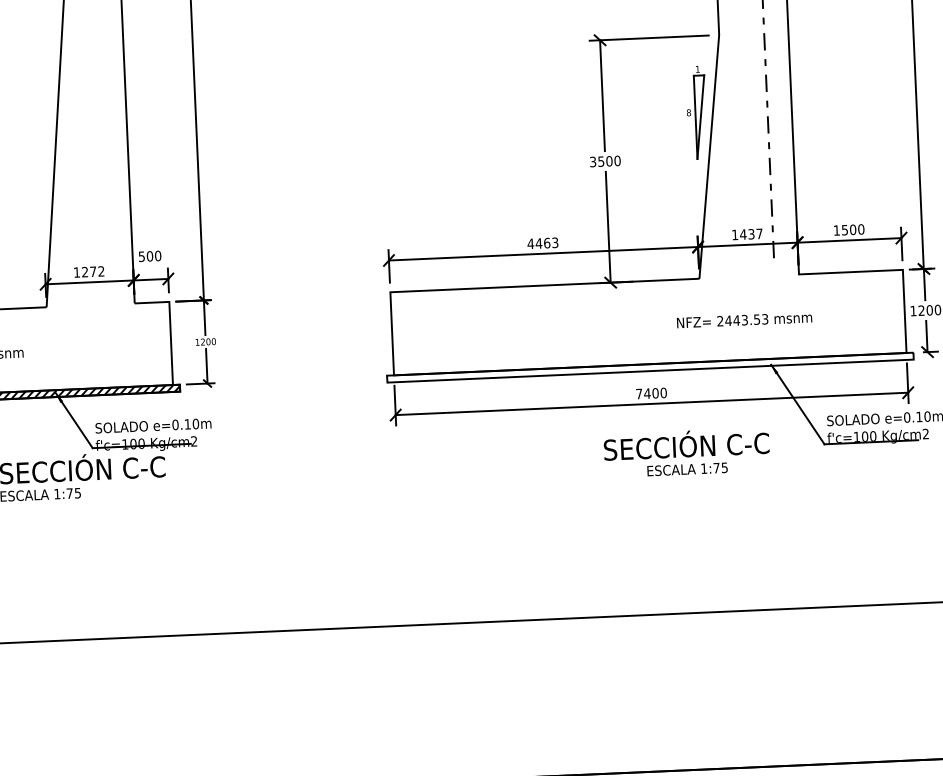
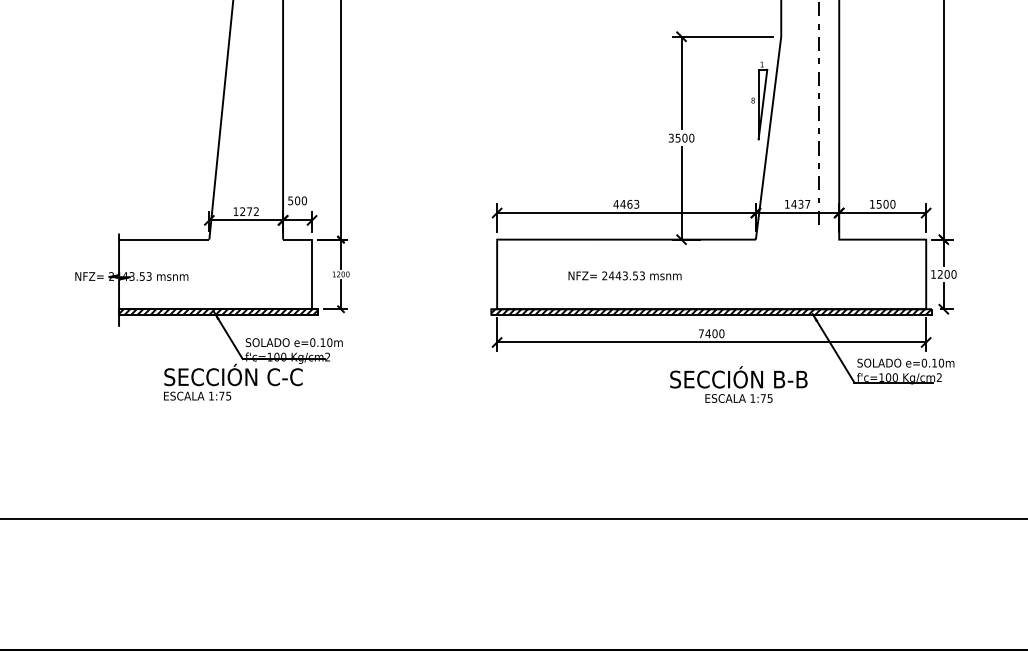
text: (743, 319) -> (624, 275), moved
hatch: (650, 368) -> (711, 312), added
text: (687, 444) -> (739, 377), SECCIÓN C-C -> SECCIÓN B-B

